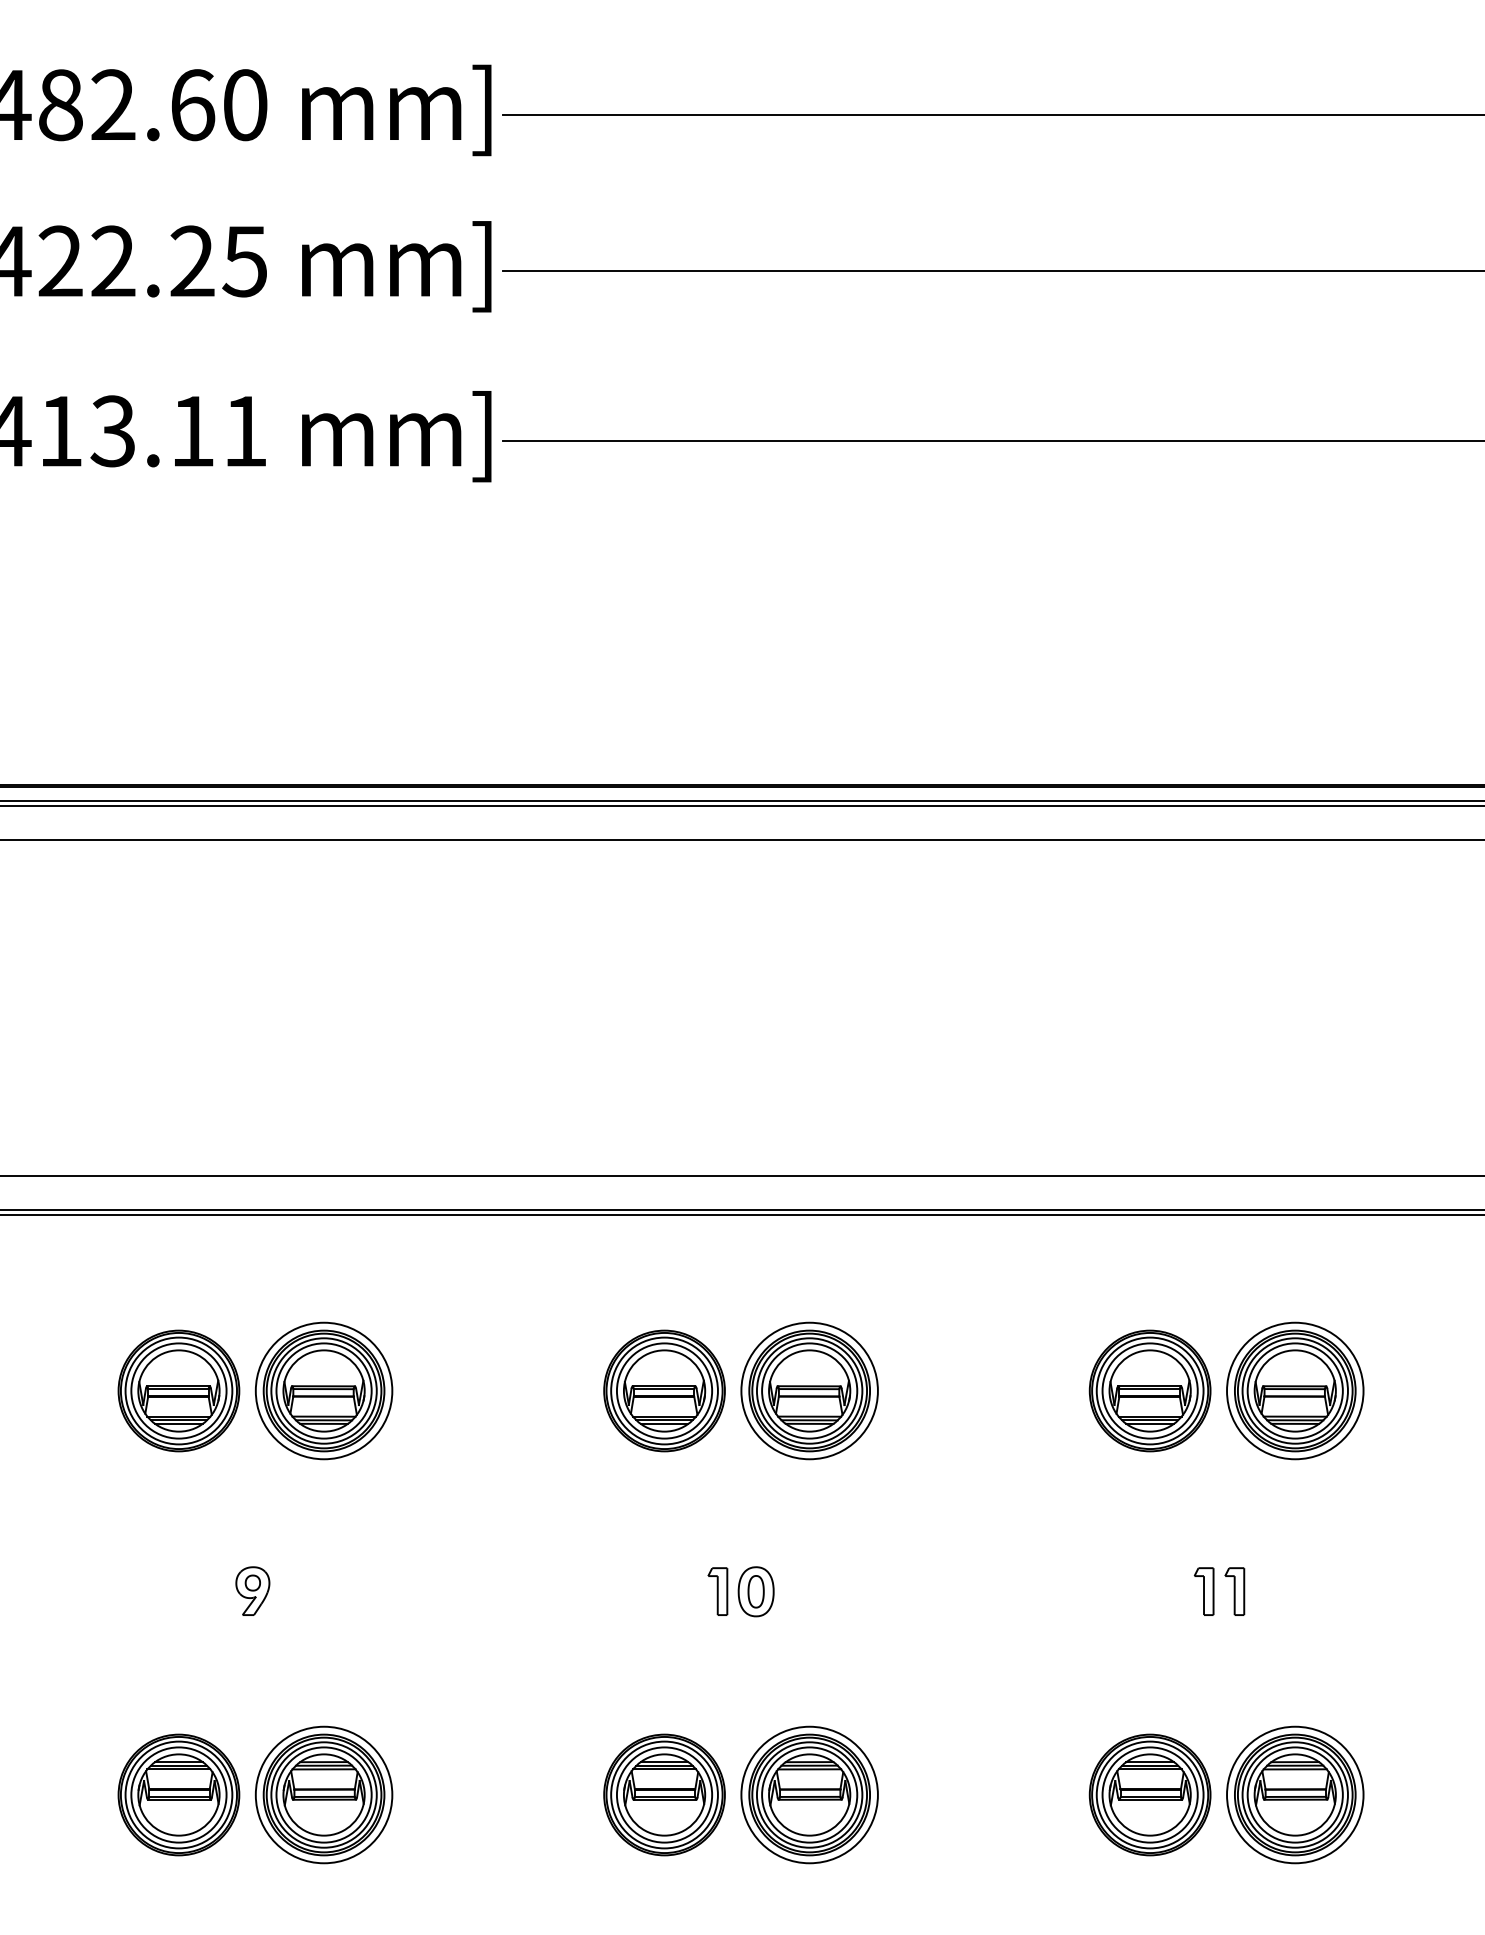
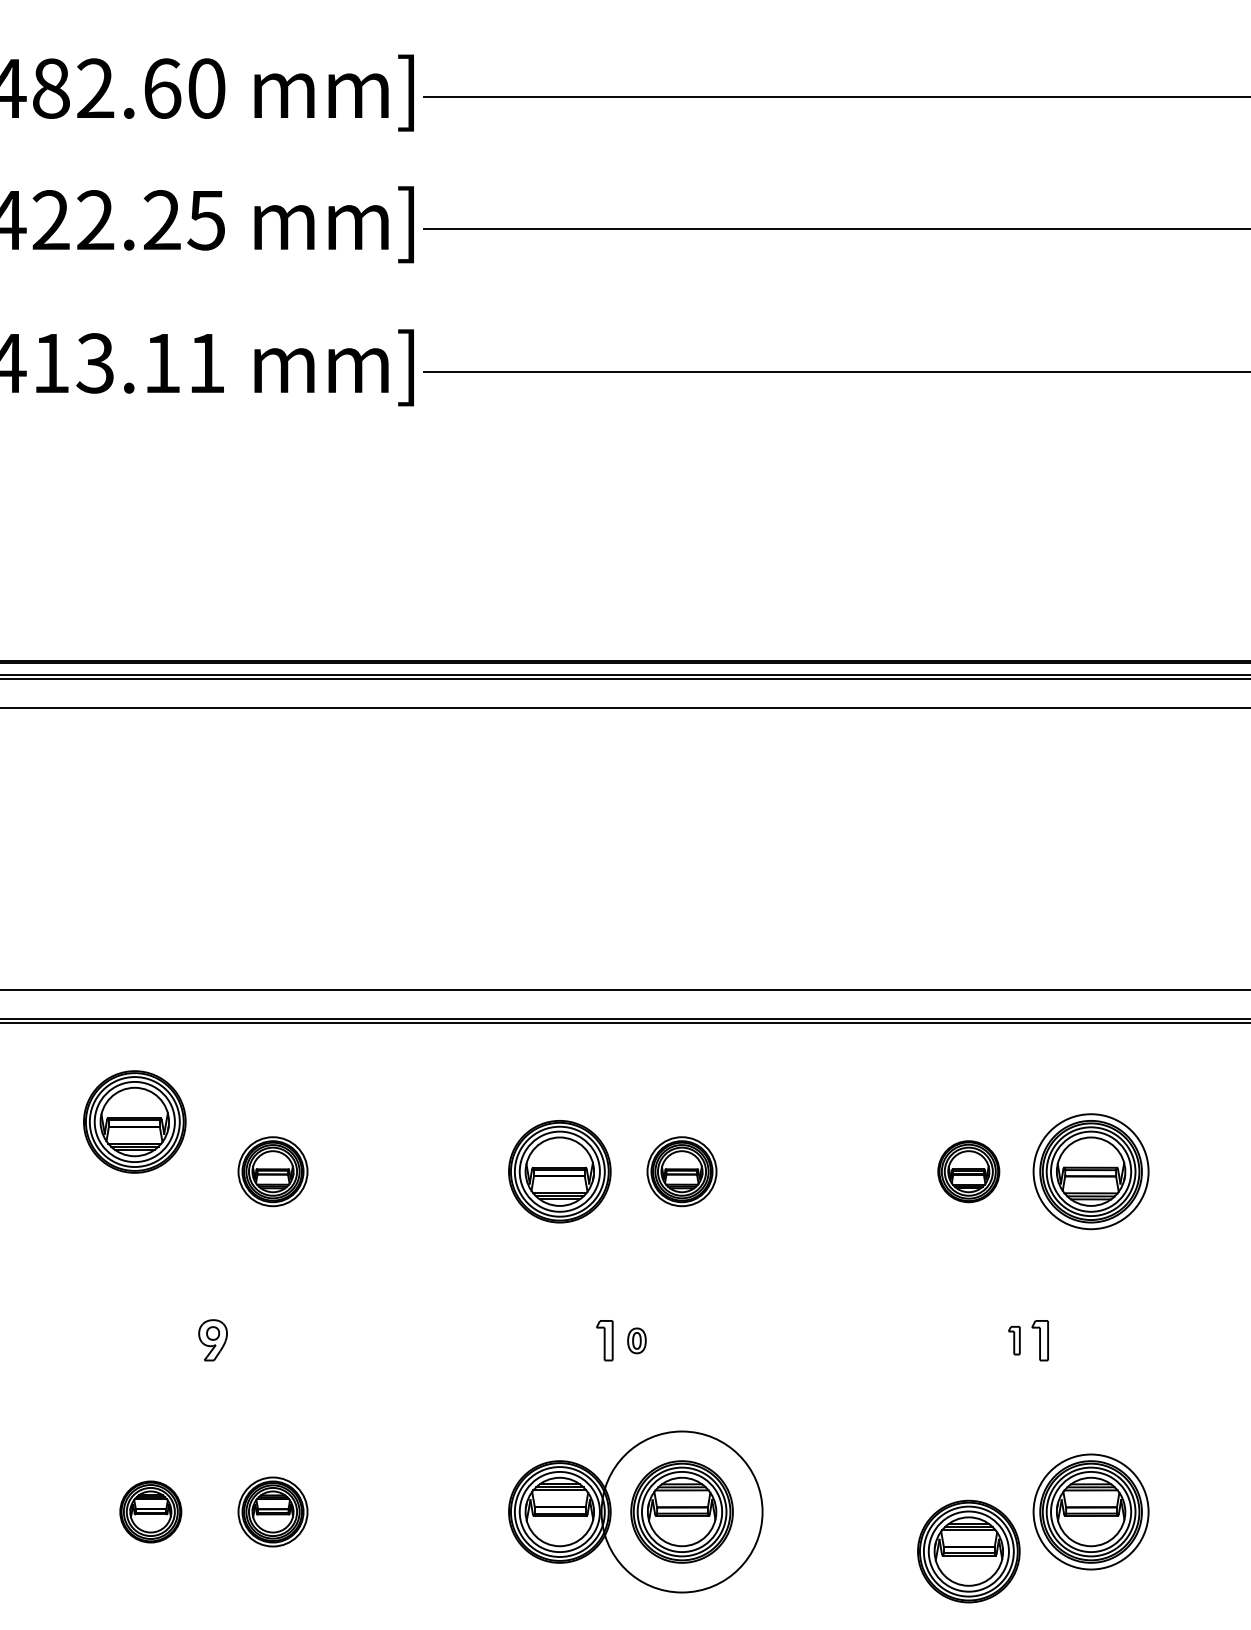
part: (178, 1390) -> (134, 1121), moved
part: (323, 1390) -> (272, 1171), size x0.6
part: (809, 1390) -> (681, 1171), size x0.6
part: (1149, 1390) -> (968, 1171), size x0.6
part: (755, 1591) -> (636, 1340), size x0.6
part: (1203, 1591) -> (1013, 1340), size x0.7
part: (178, 1794) -> (150, 1511), size x0.6
part: (323, 1794) -> (272, 1511), size x0.6
circle: (809, 1794) -> (681, 1511), size x1.4
part: (1149, 1794) -> (968, 1551), moved

